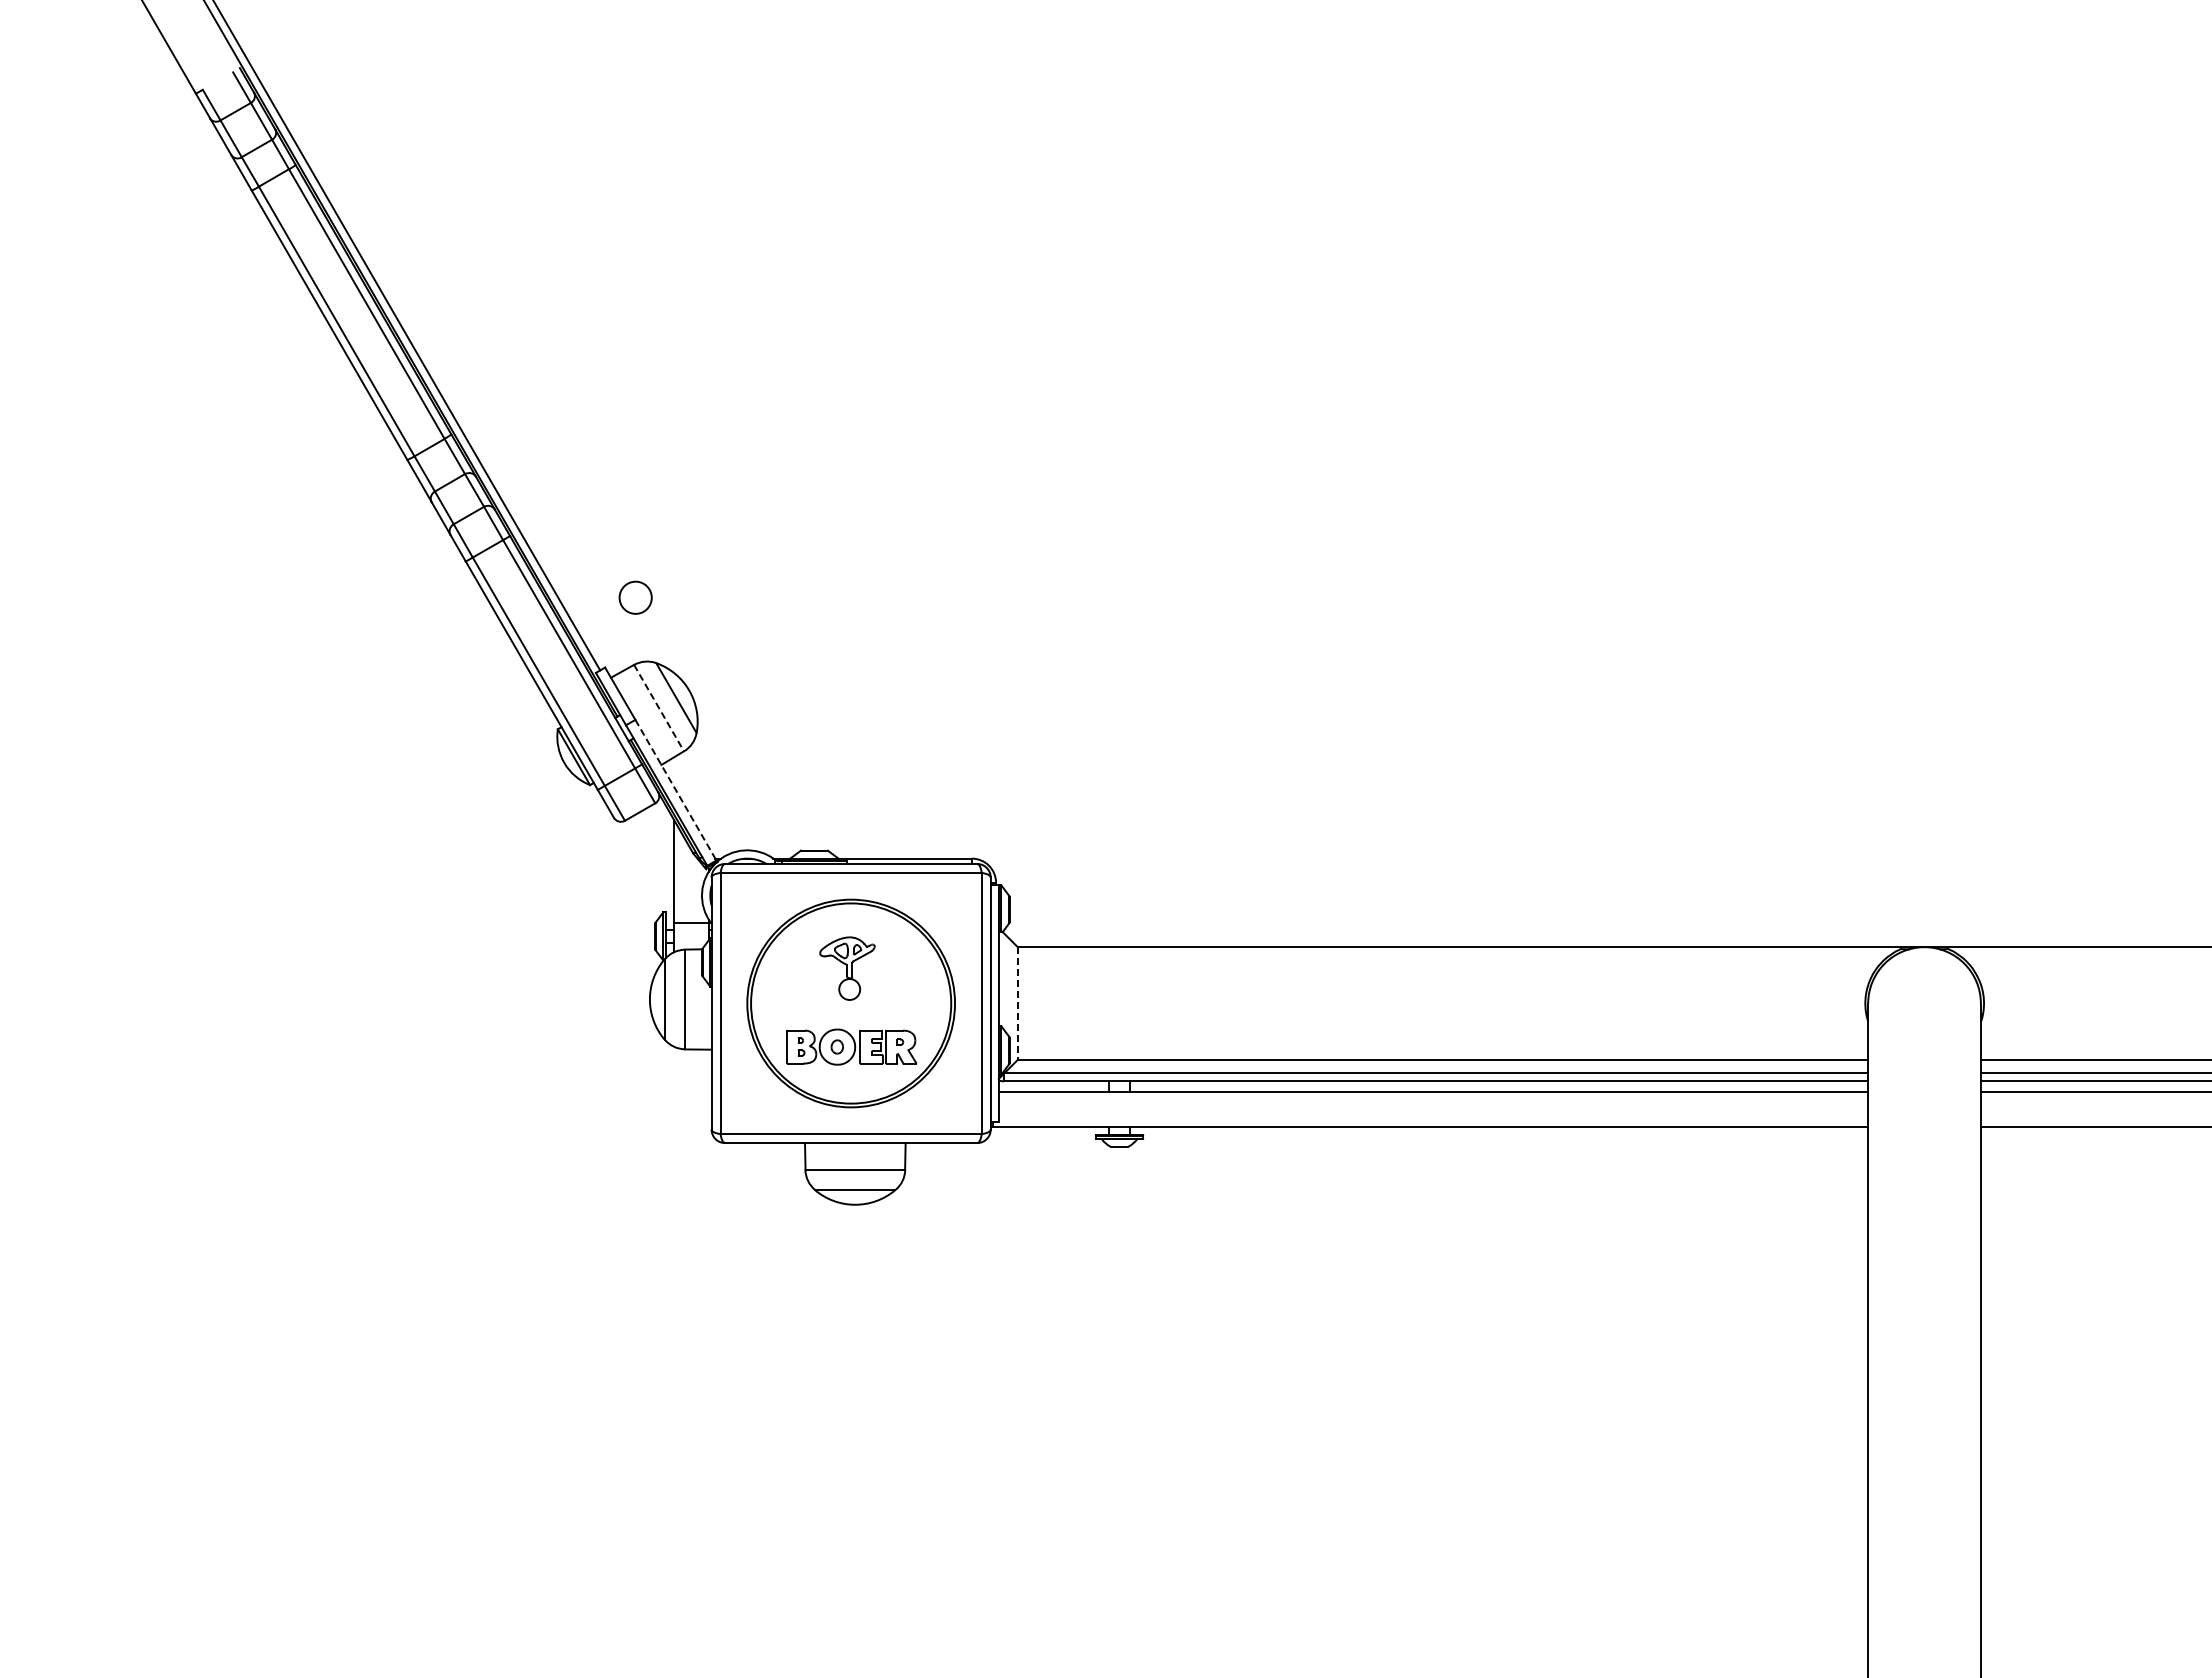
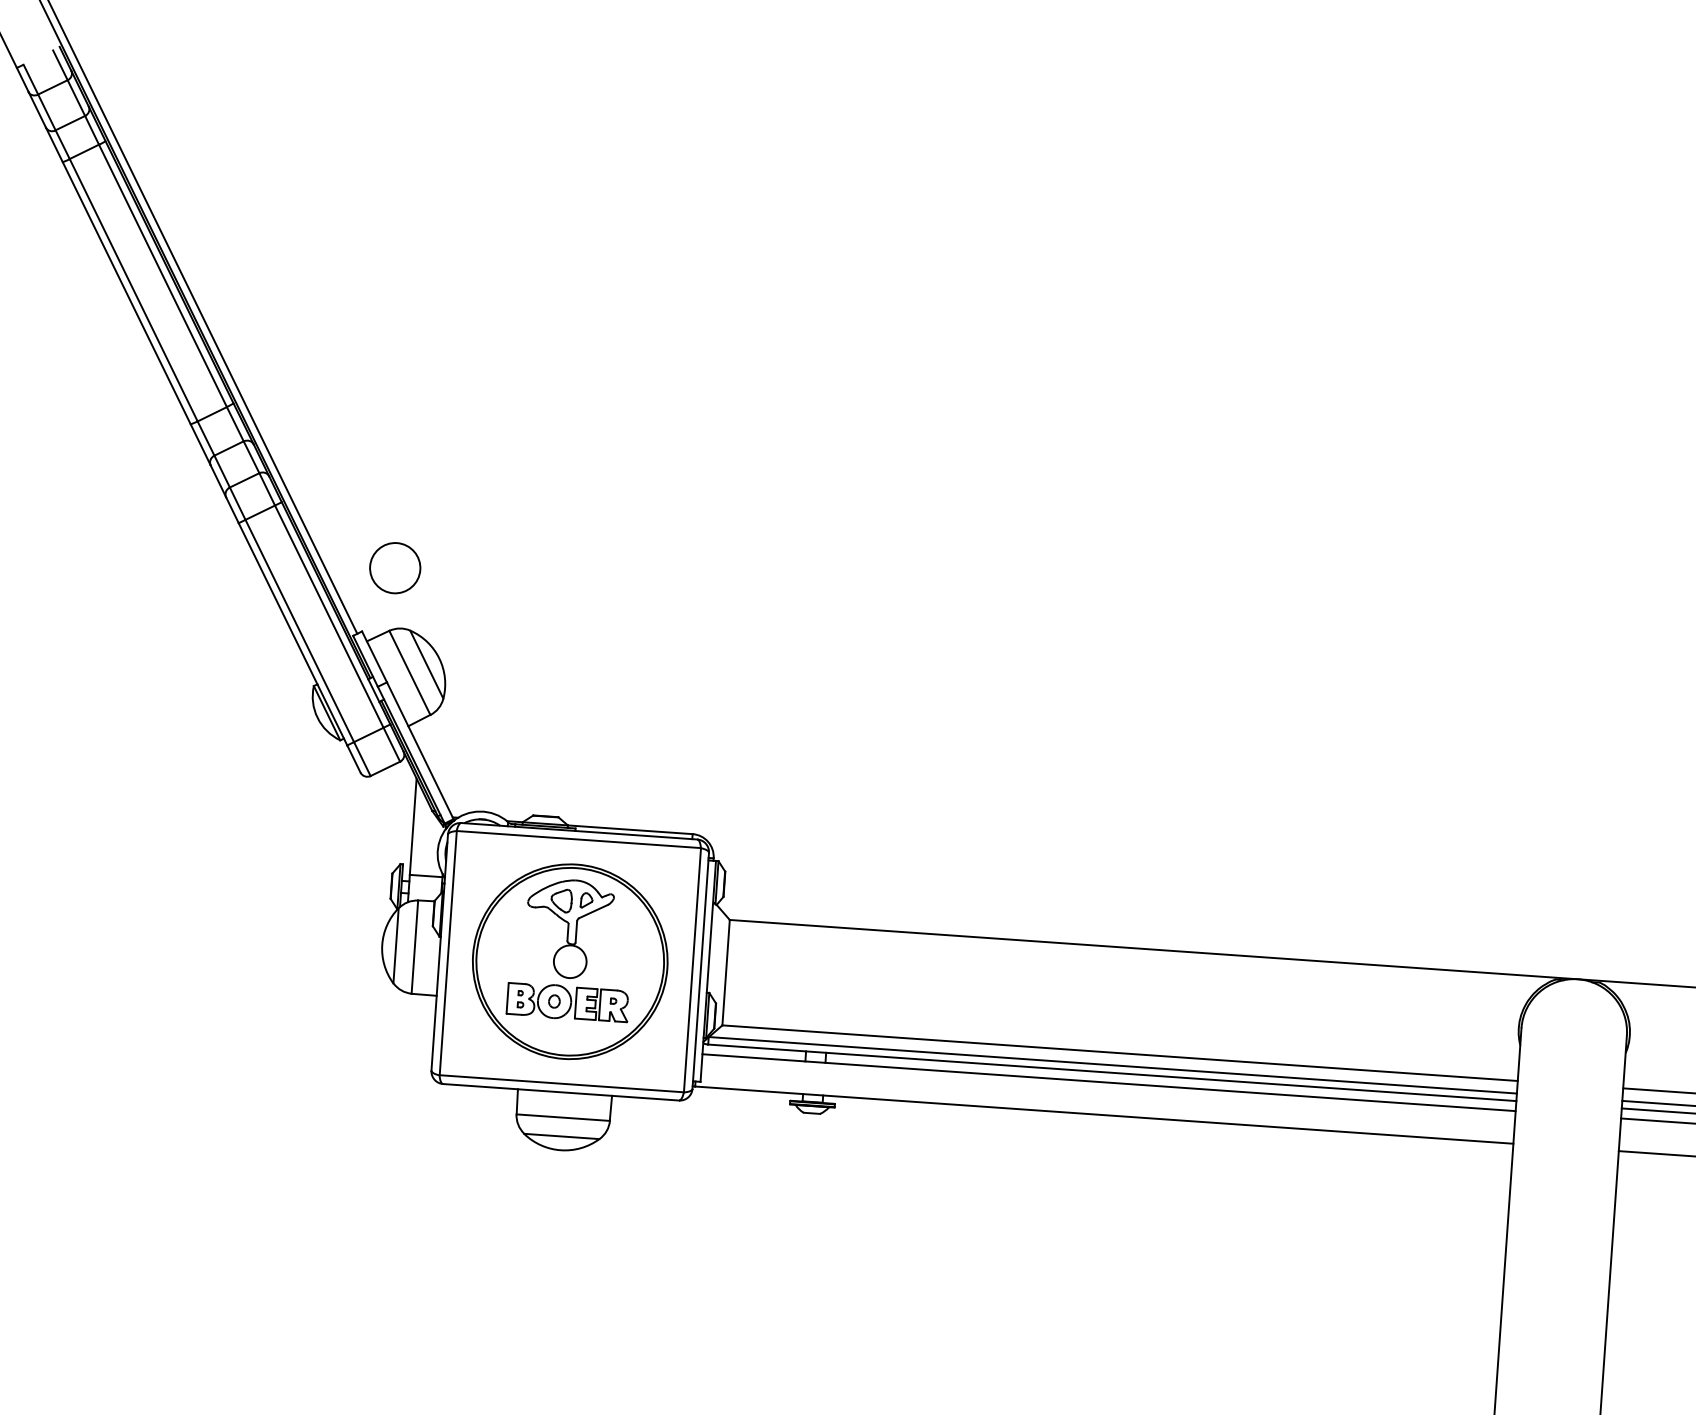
circle: (635, 597) -> (395, 567), size x1.67
line: (659, 708) -> (410, 673), dashed -> solid
line: (676, 790) -> (420, 751), dashed -> solid
part: (847, 968) -> (569, 928), size x1.67
line: (1017, 1004) -> (725, 973), dashed -> solid

